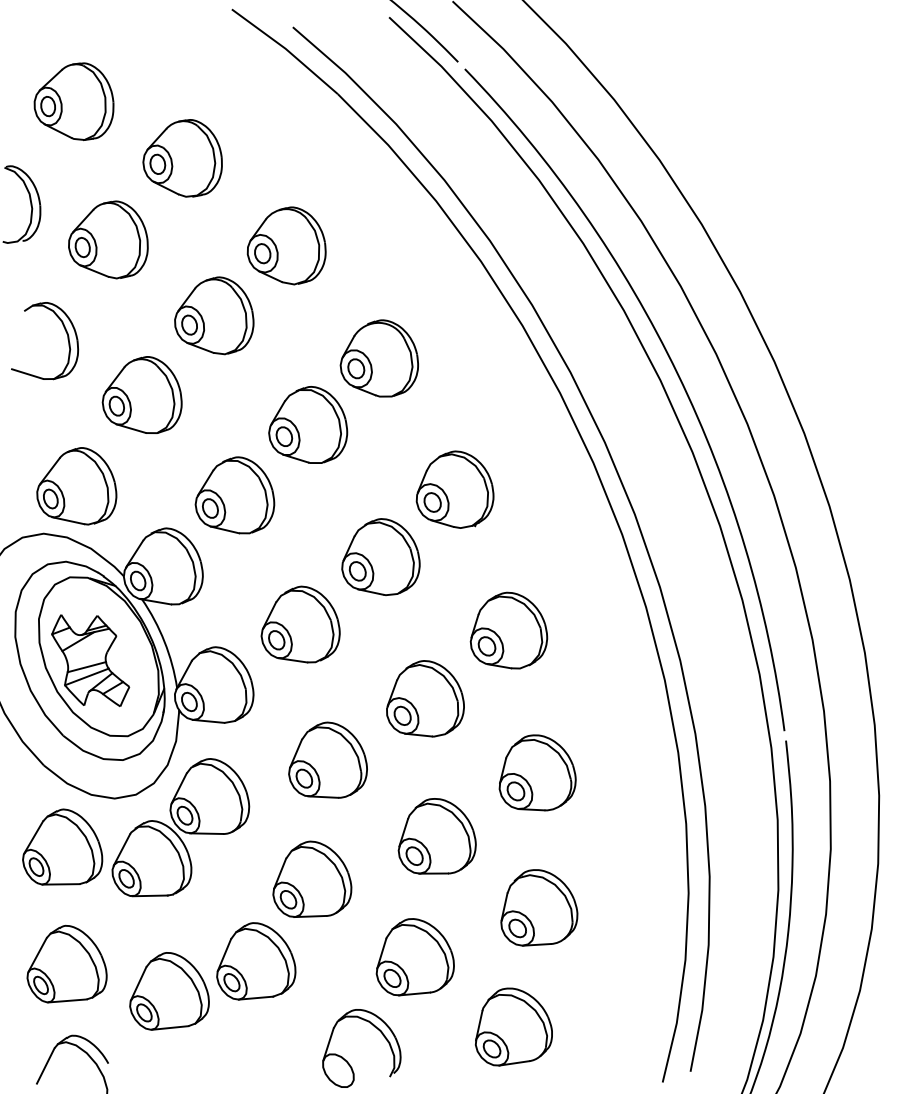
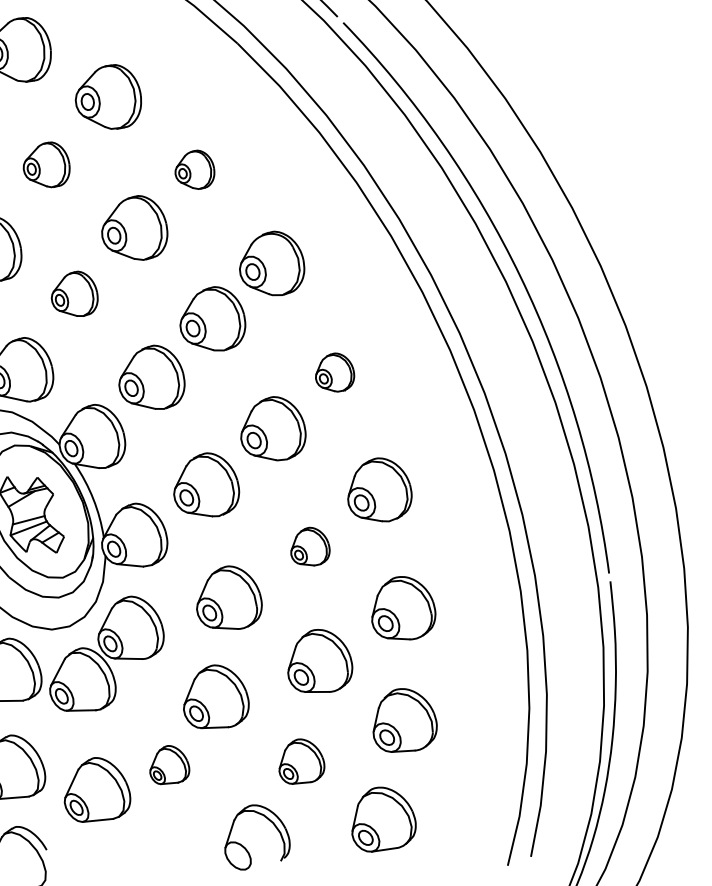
part: (108, 239) -> (46, 164), size x0.7
part: (286, 245) -> (194, 169), size x0.6
part: (141, 394) -> (74, 293), size x0.7
part: (454, 489) -> (334, 372), size x0.6
part: (425, 698) -> (310, 546), size x0.6
part: (414, 957) -> (301, 761), size x0.7
part: (256, 961) -> (169, 765), size x0.6

